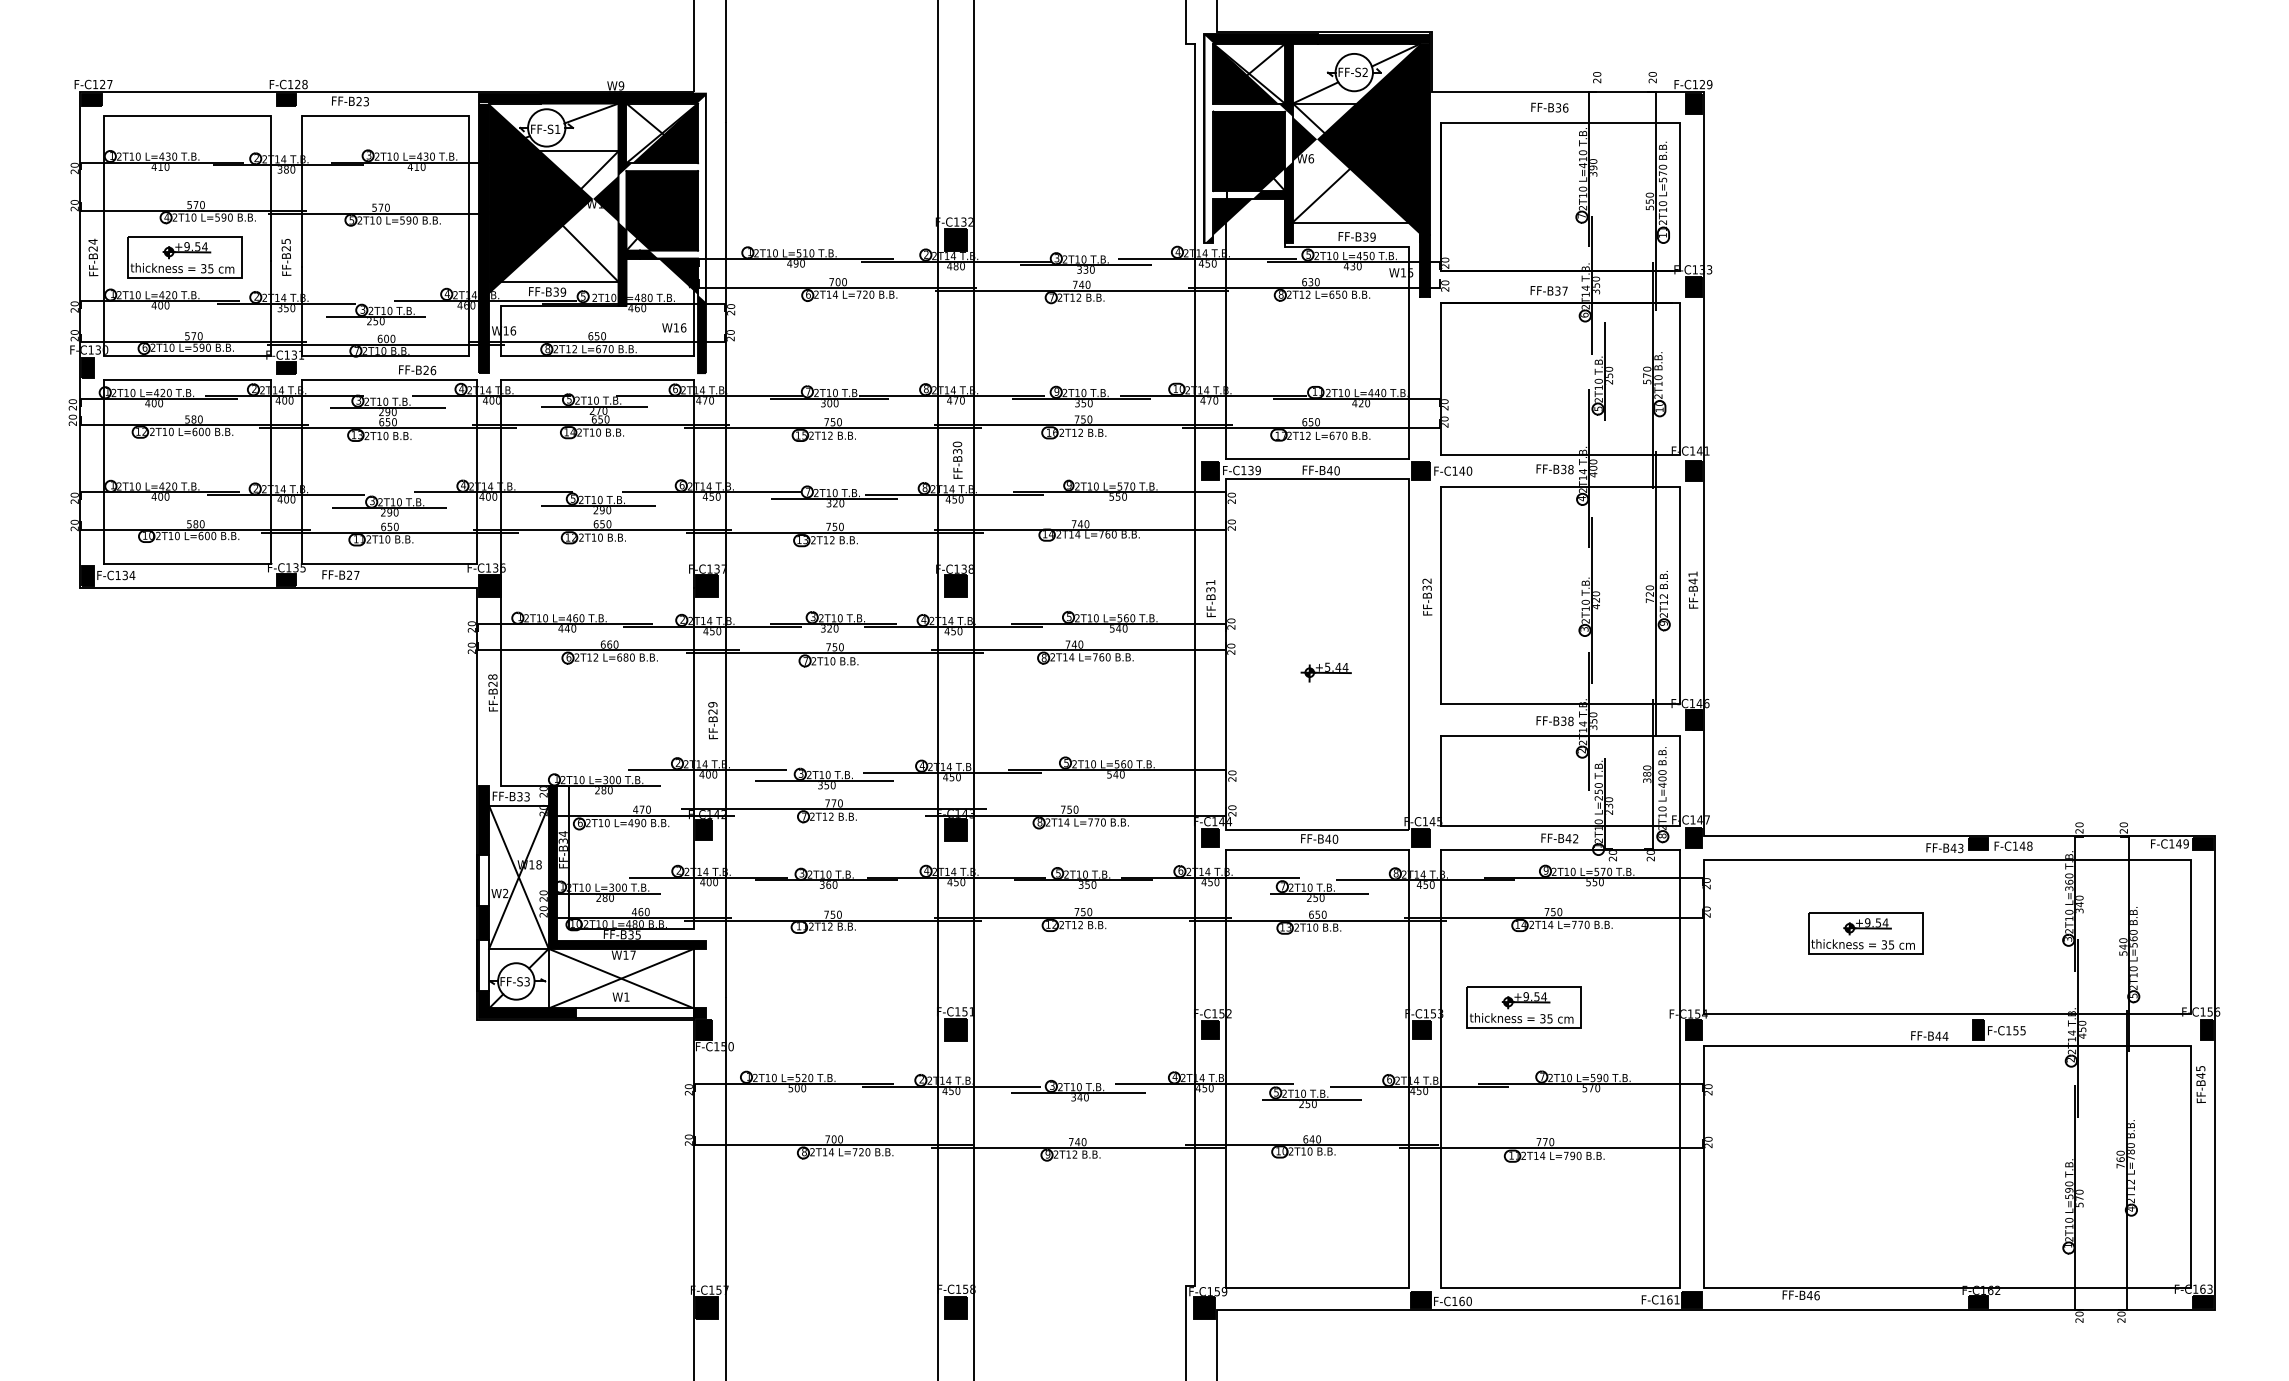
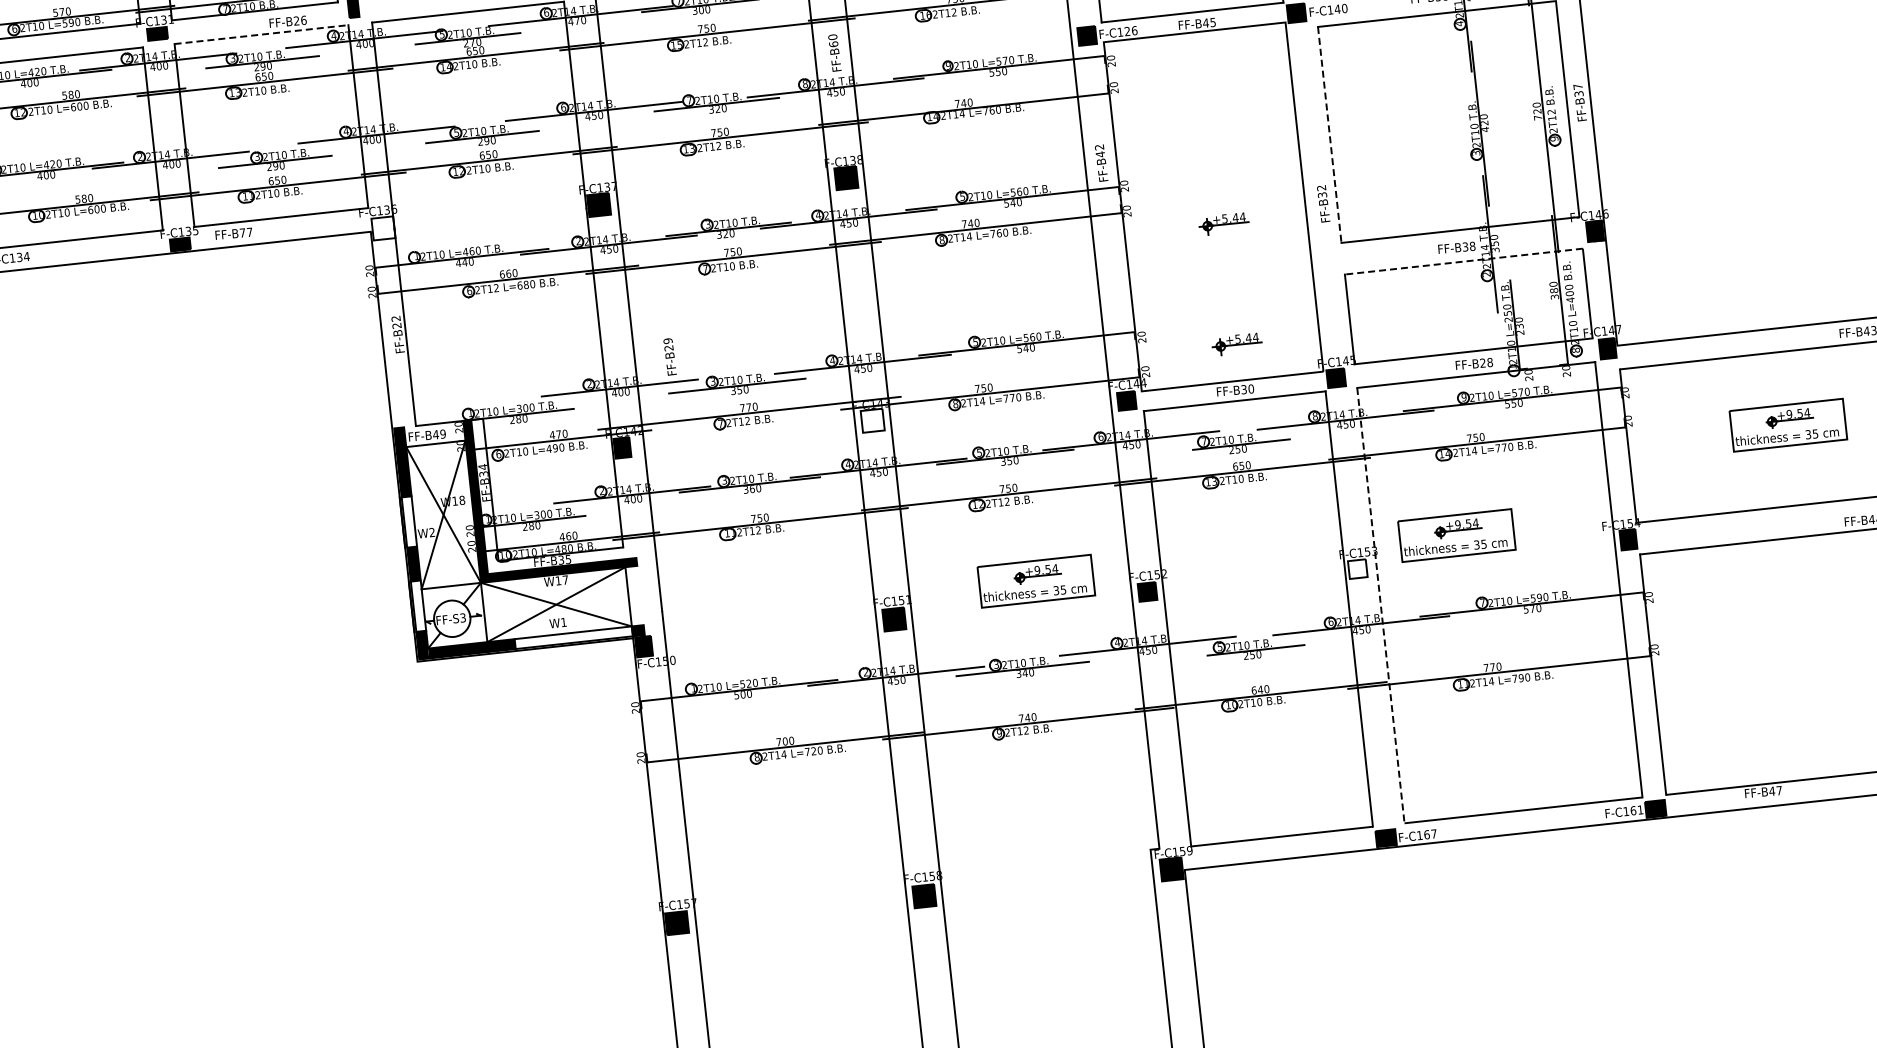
line: (390, 380) -> (262, 34), solid -> dashed
text: (957, 451) -> (833, 44), FF-B30 -> FF-B60
text: (1254, 470) -> (1130, 31), F-C139 -> F-C126
text: (1336, 470) -> (1212, 22), FF-B40 -> FF-B45
text: (349, 574) -> (242, 232), FF-B27 -> FF-B77
text: (1692, 577) -> (1577, 90), FF-B41 -> FF-B37
fill: (490, 585) -> (383, 227), removed
text: (1210, 586) -> (1099, 151), FF-B31 -> FF-B42
line: (1440, 595) -> (1329, 135), solid -> dashed
text: (1427, 596) -> (1323, 203), moved
text: (492, 676) -> (395, 318), FF-B28 -> FF-B22
text: (712, 720) -> (669, 356), moved
line: (1560, 735) -> (1463, 261), solid -> dashed
part: (1325, 793) -> (1236, 344), added
text: (523, 796) -> (439, 434), FF-B33 -> FF-B49
fill: (955, 829) -> (872, 420), removed
text: (1328, 838) -> (1244, 388), FF-B40 -> FF-B30
text: (1571, 838) -> (1485, 362), FF-B42 -> FF-B28
part: (1100, 1007) -> (1035, 581), added
fill: (1421, 1029) -> (1357, 568), removed
line: (1440, 1068) -> (1380, 605), solid -> dashed
text: (1816, 1295) -> (1778, 790), FF-B46 -> FF-B47
text: (1468, 1301) -> (1433, 834), F-C160 -> F-C167

